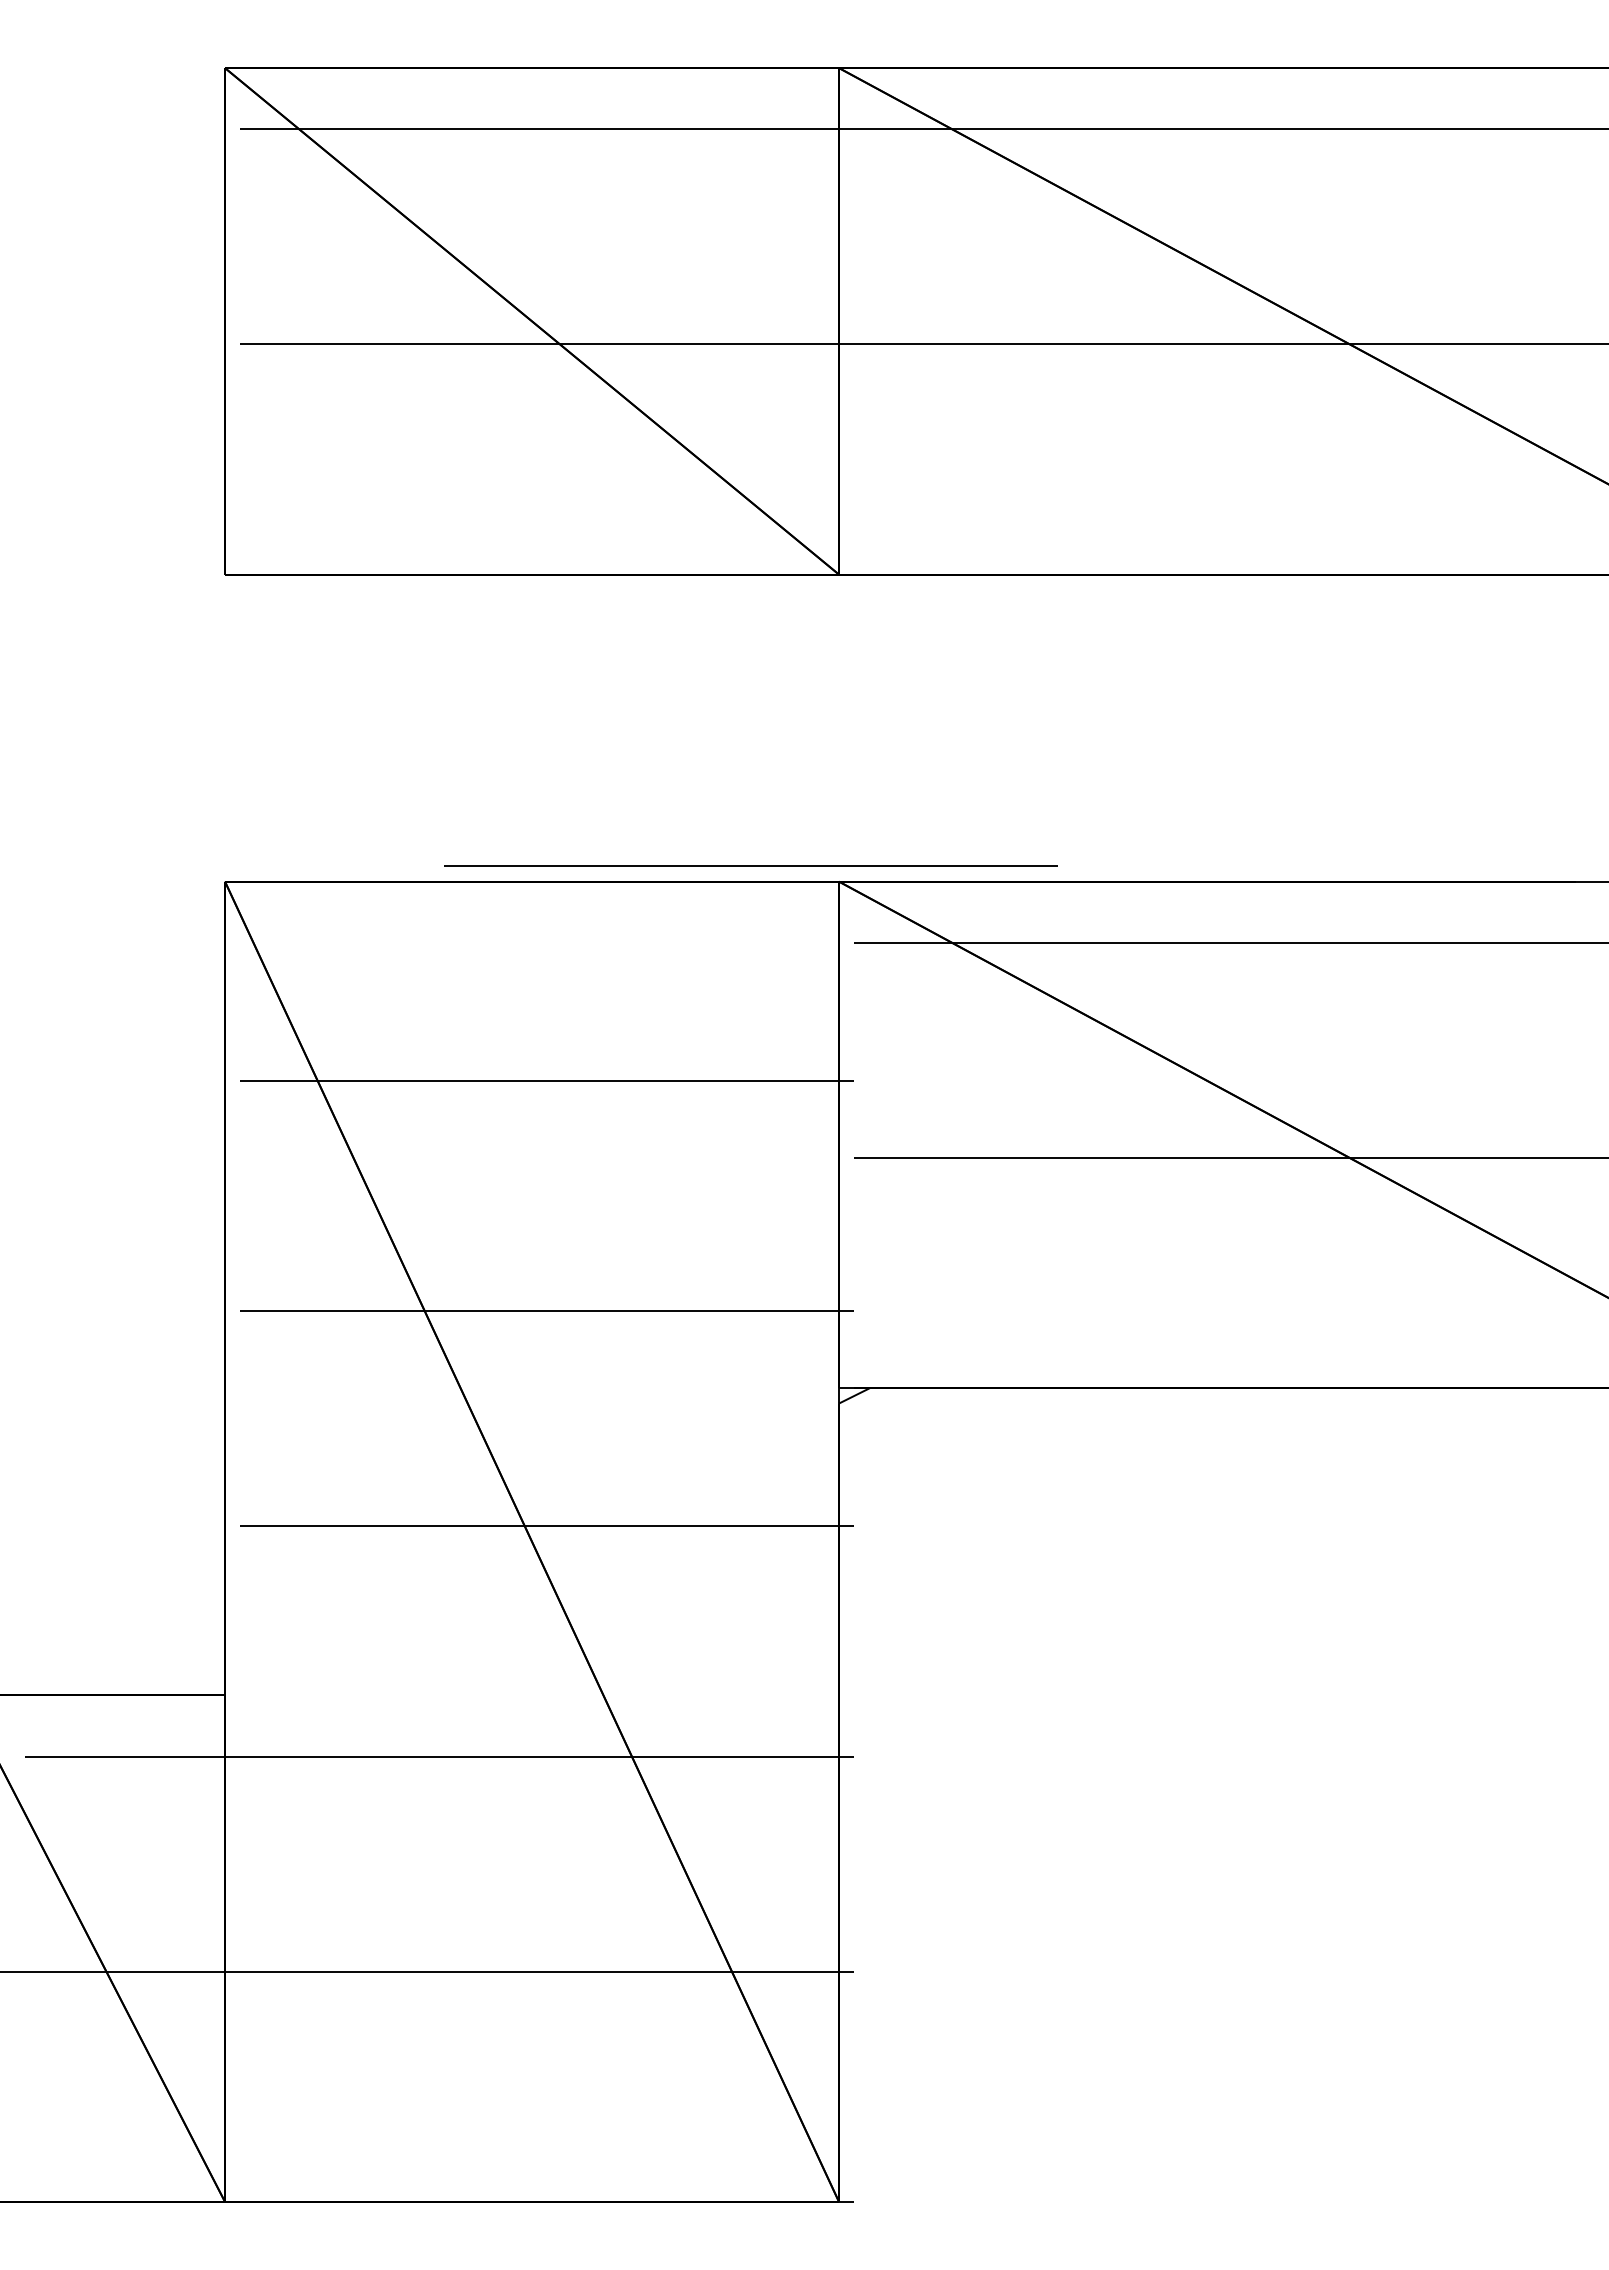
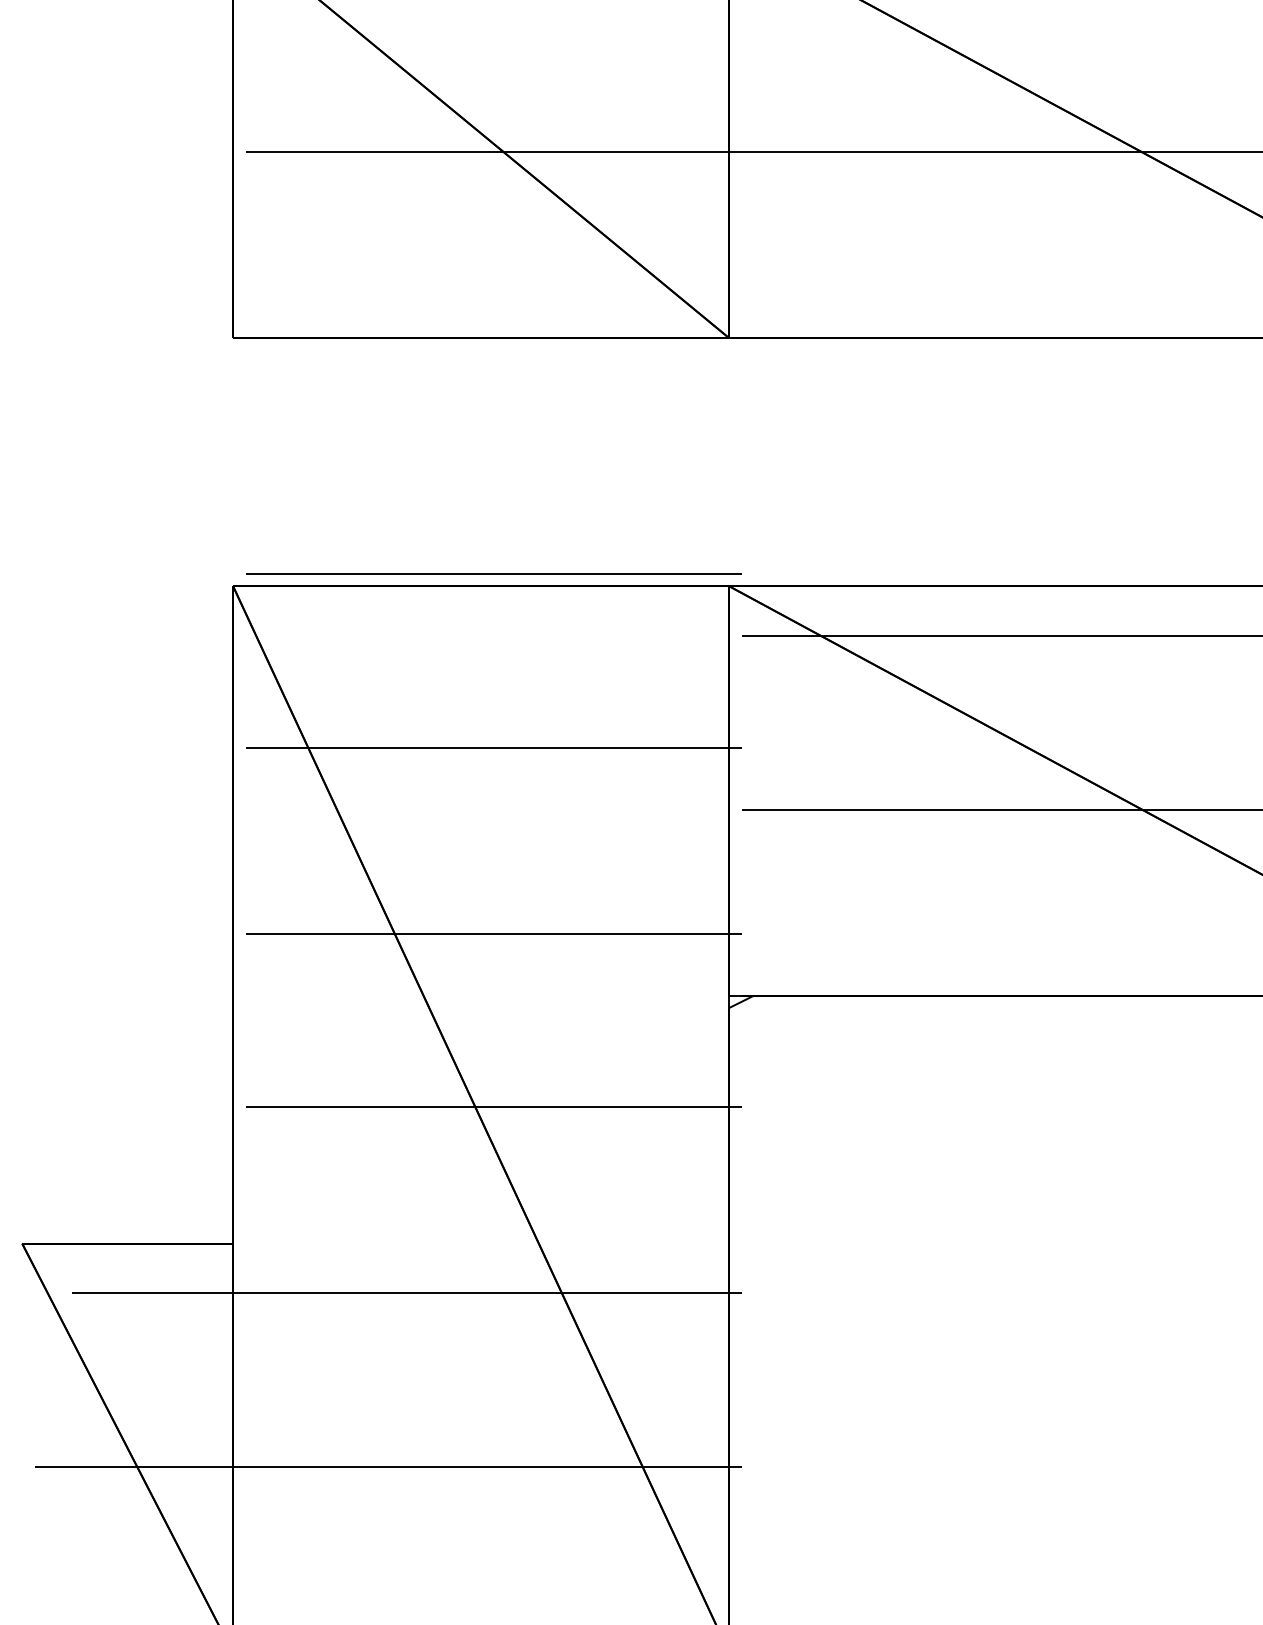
line: (750, 865) -> (492, 573), moved

